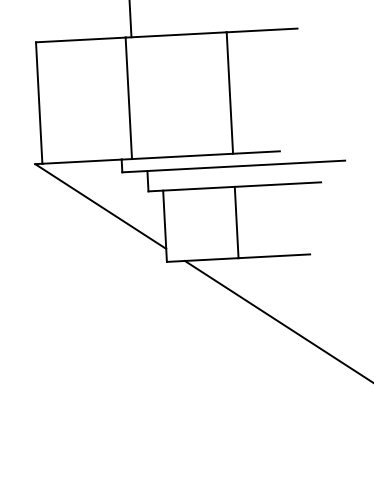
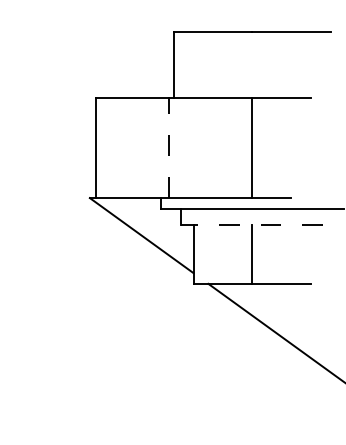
line: (129, 98) -> (169, 148), solid -> dashed
line: (234, 187) -> (252, 225), solid -> dashed

